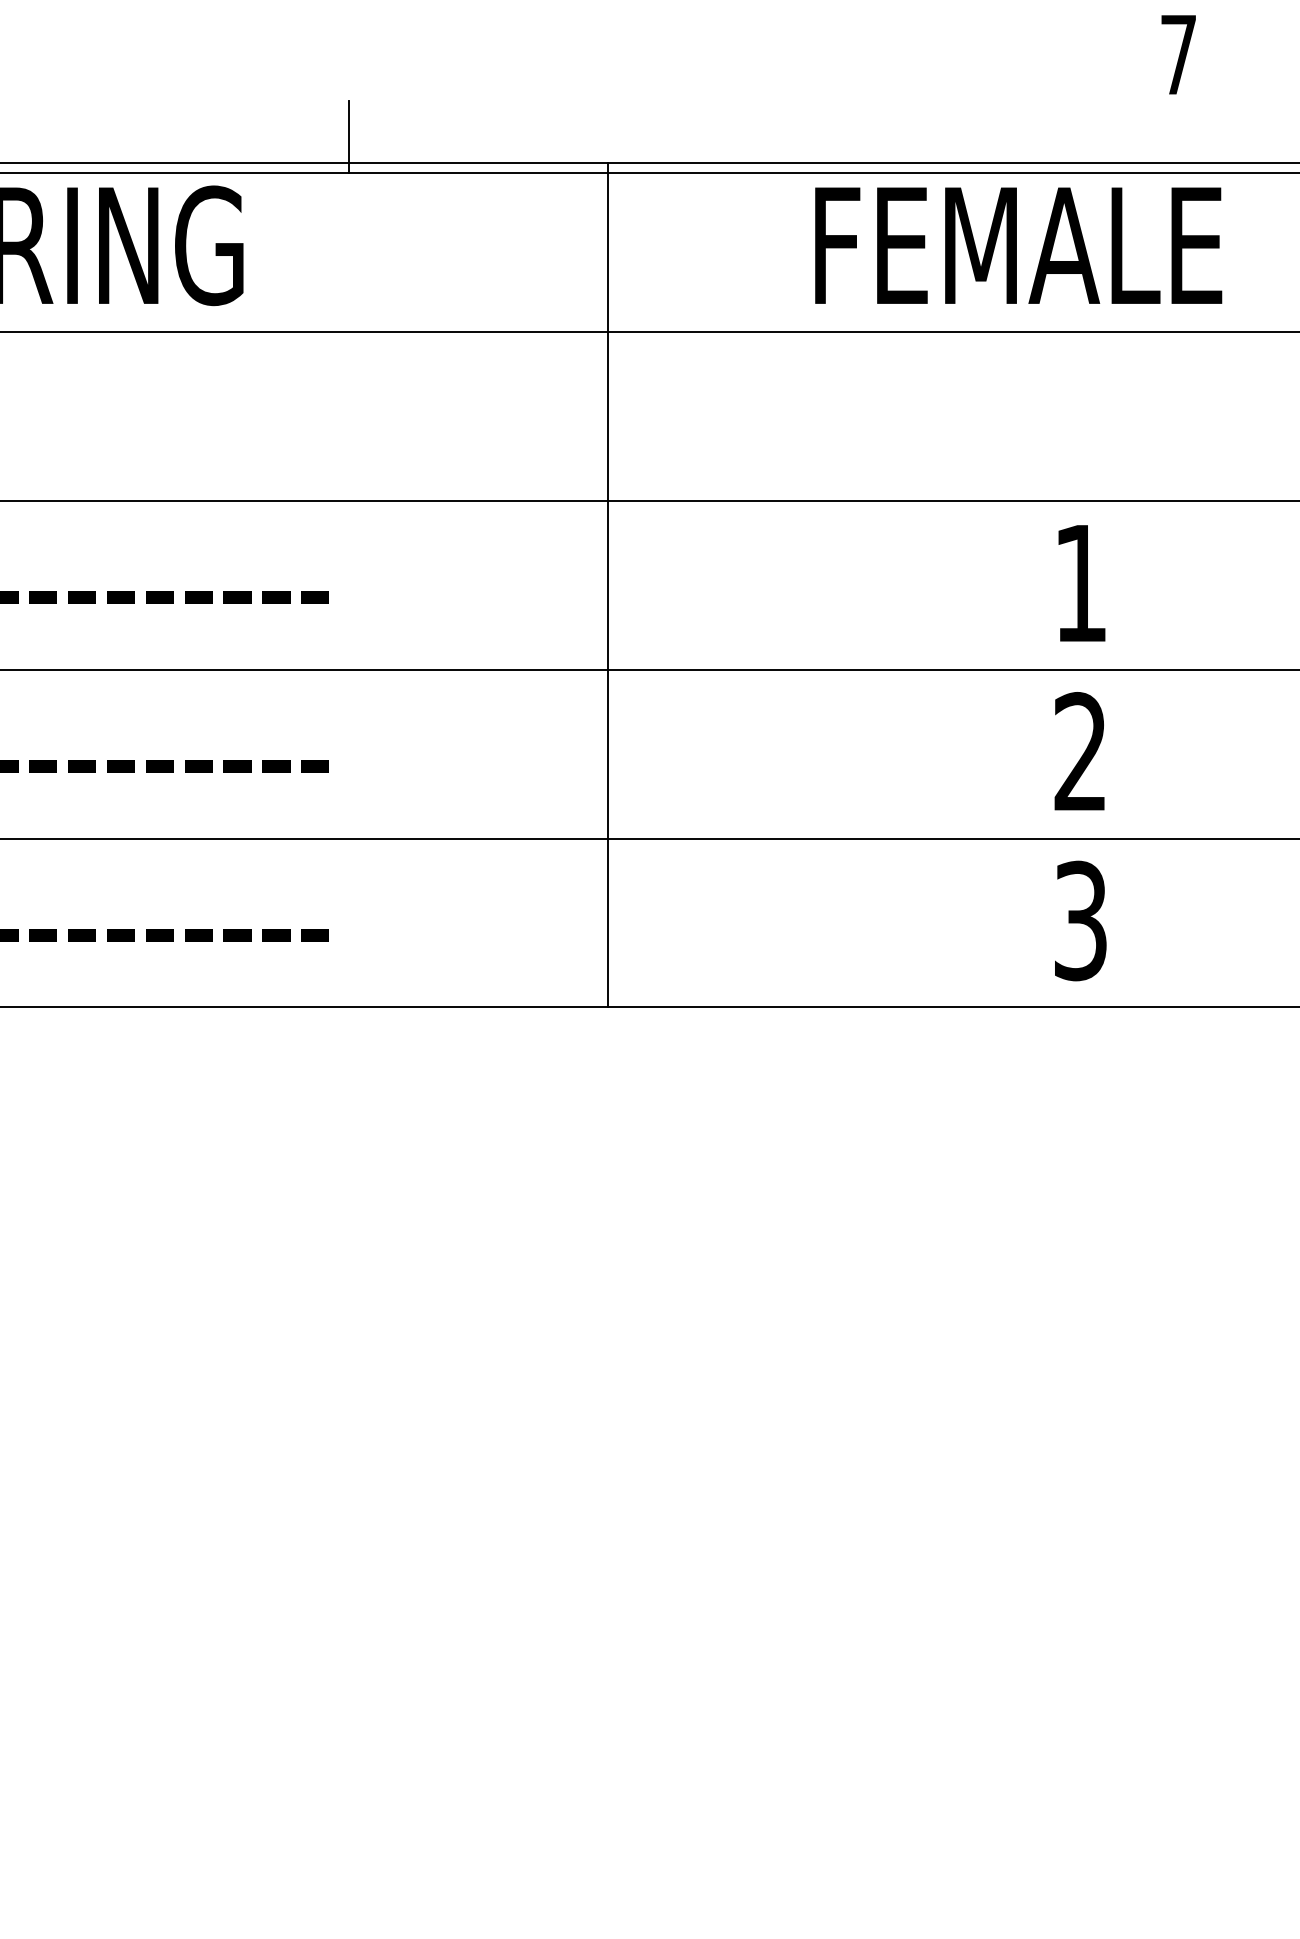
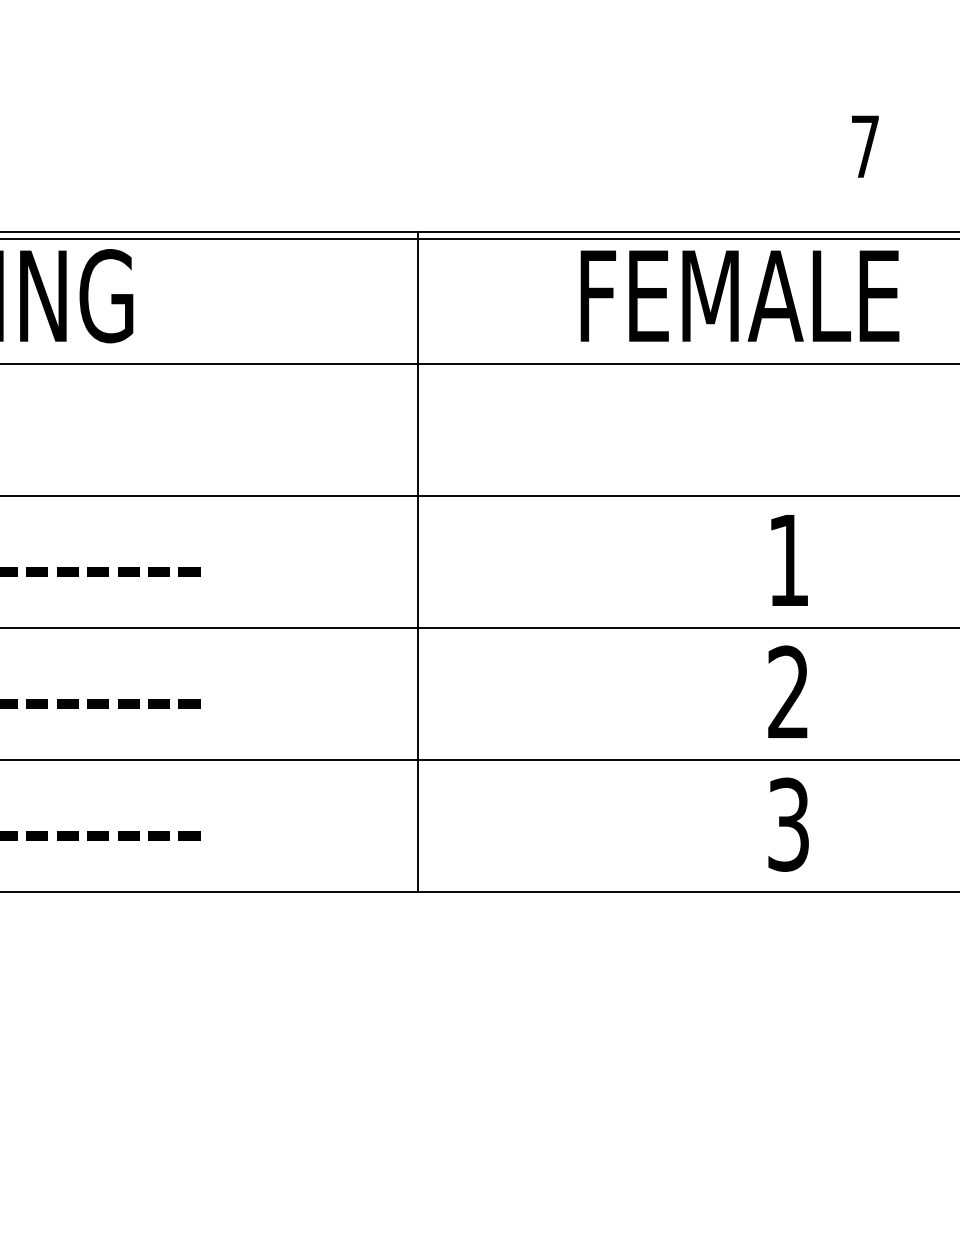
line: (348, 136) -> (215, 210), removed

